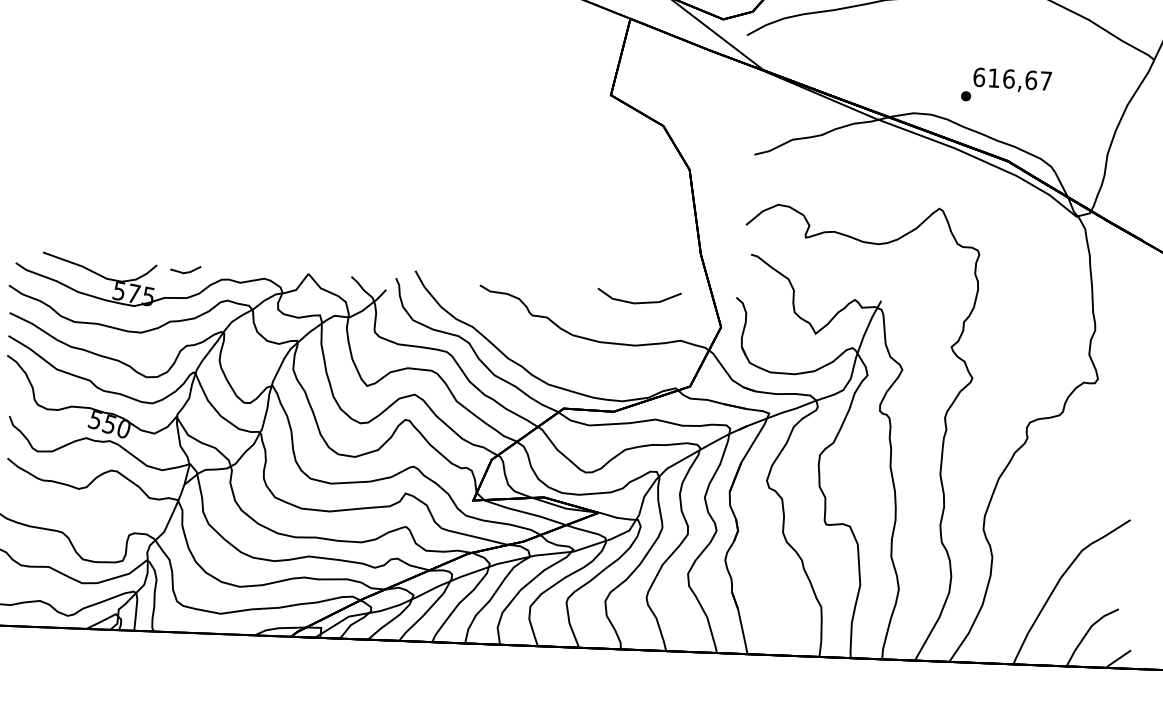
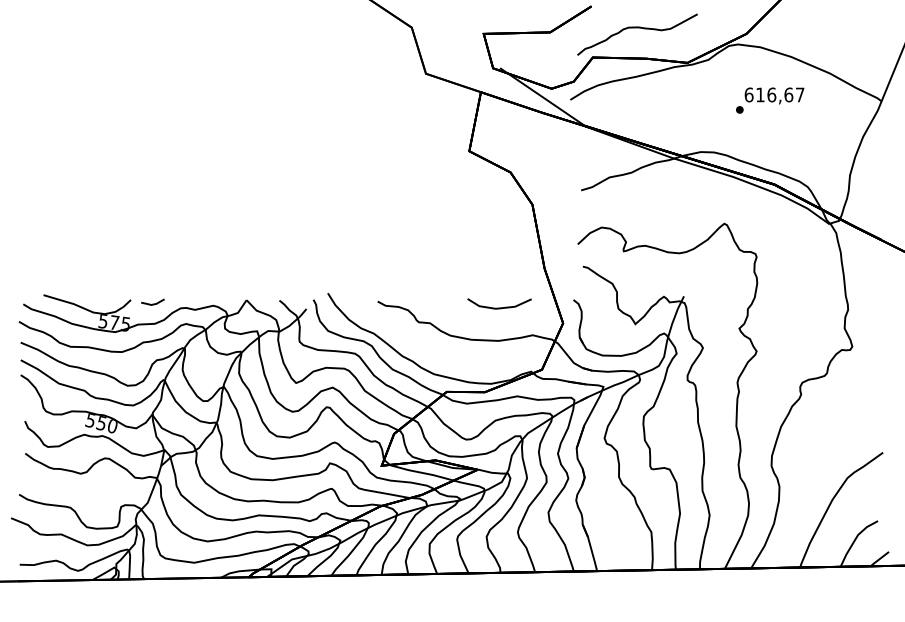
text: (1006, 86) -> (770, 100), moved

